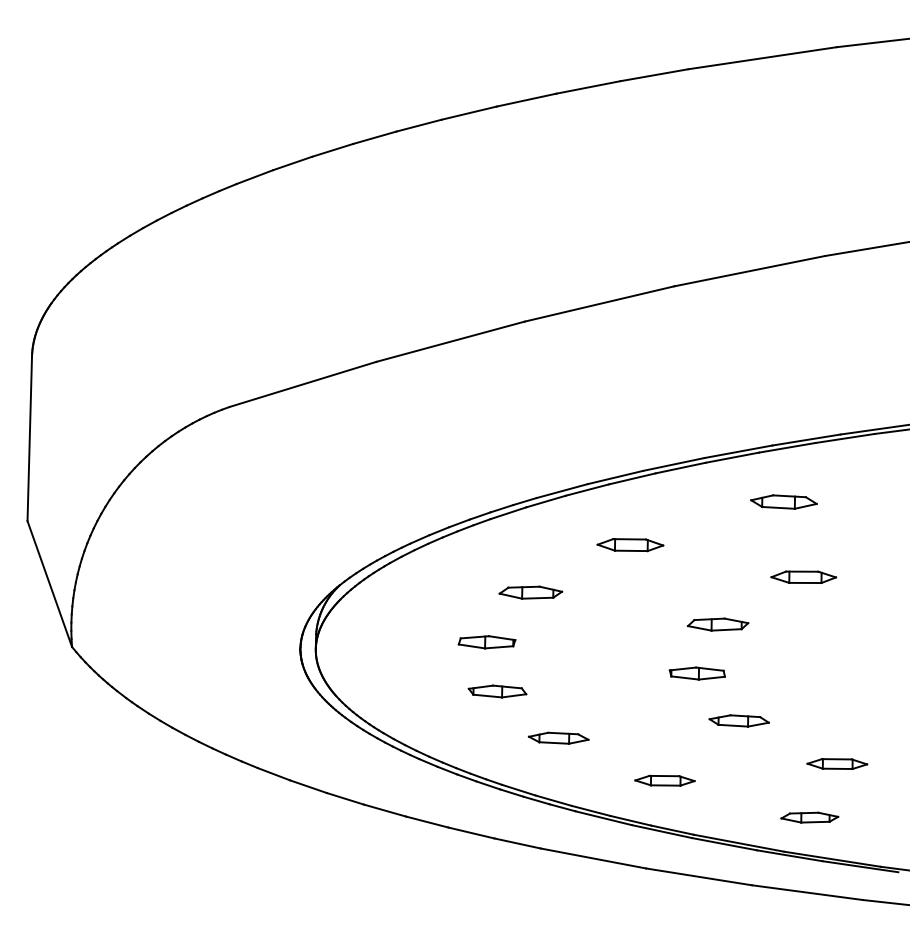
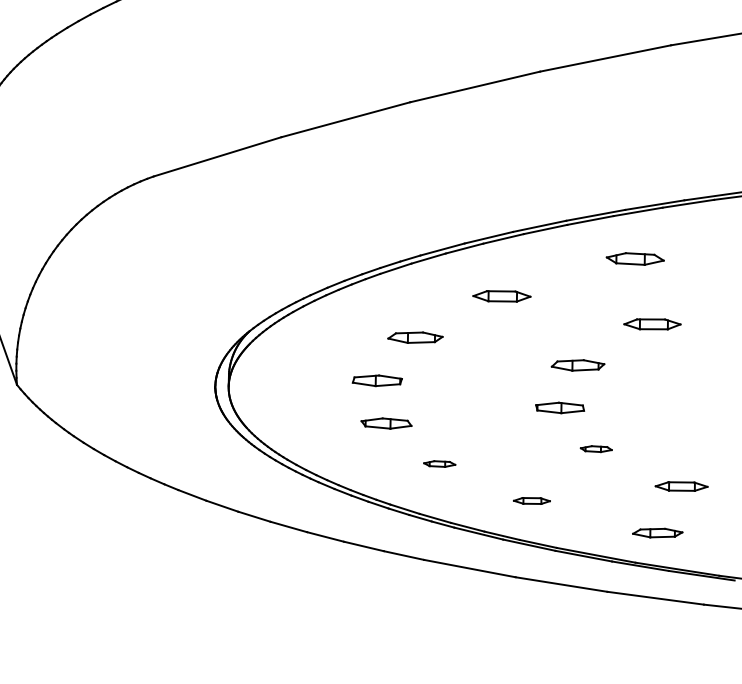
part: (738, 720) -> (595, 448), size x0.6
part: (558, 737) -> (439, 463), size x0.6
part: (664, 780) -> (531, 500), size x0.7

